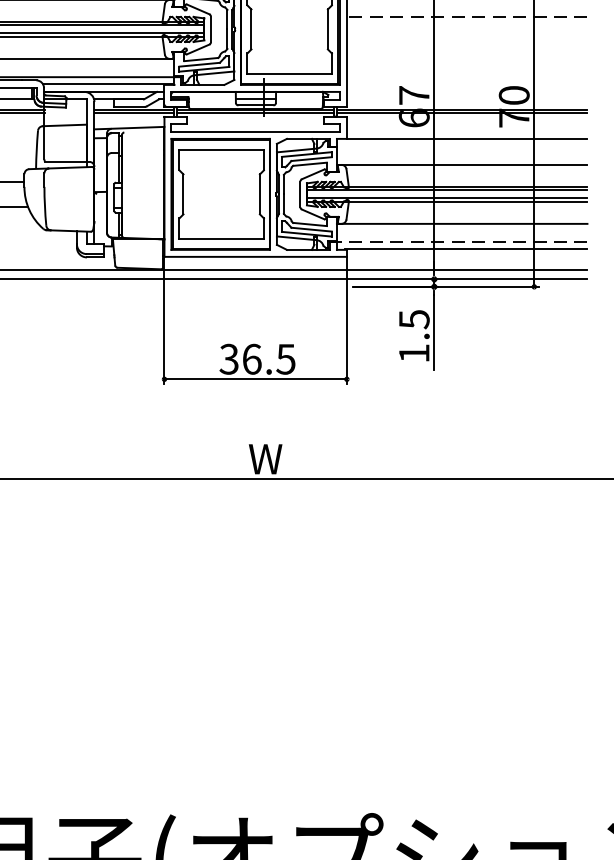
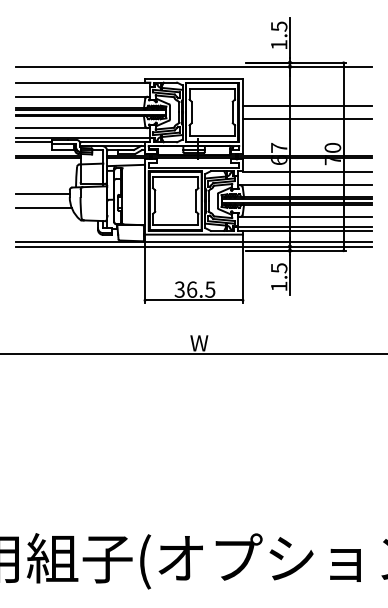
line: (466, 16) -> (307, 105), dashed -> solid
line: (466, 42) -> (307, 119), added
line: (457, 241) -> (302, 226), dashed -> solid

